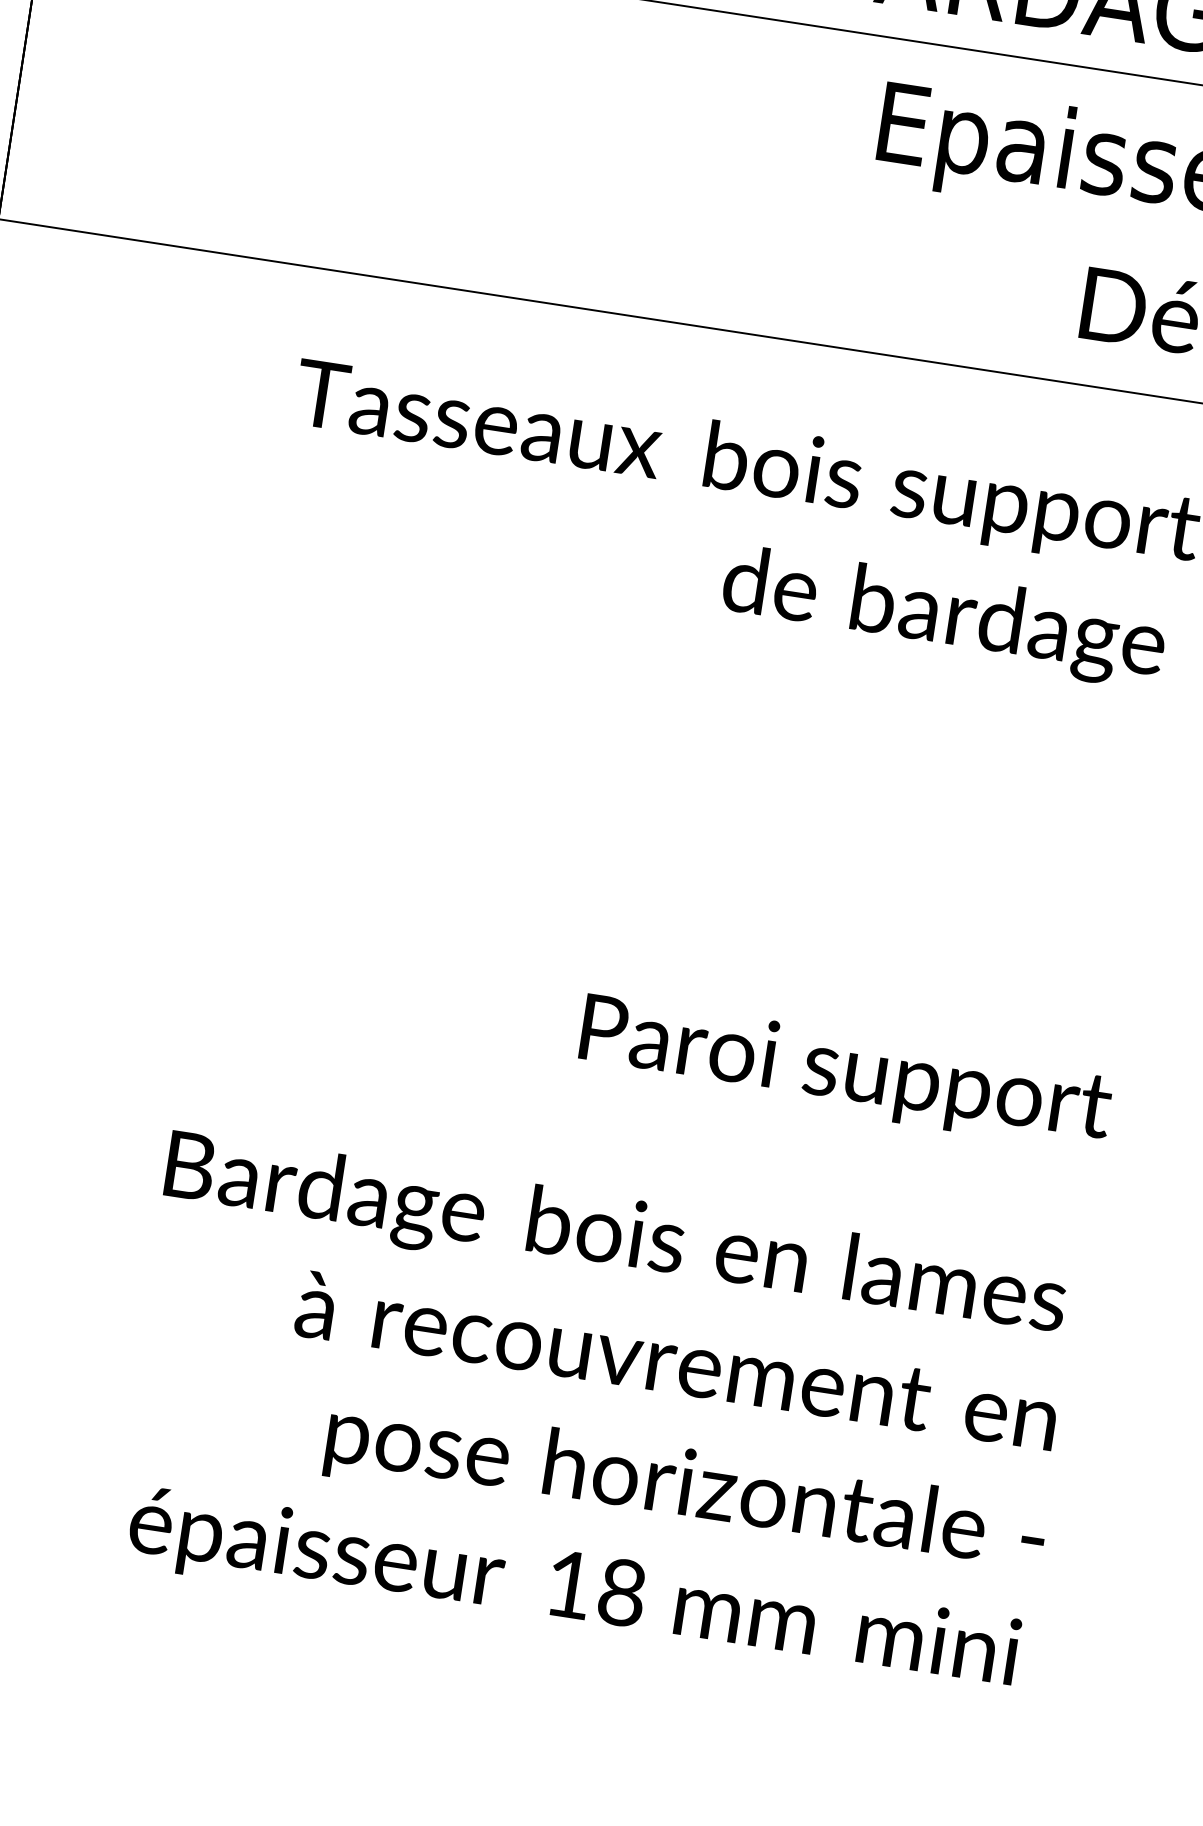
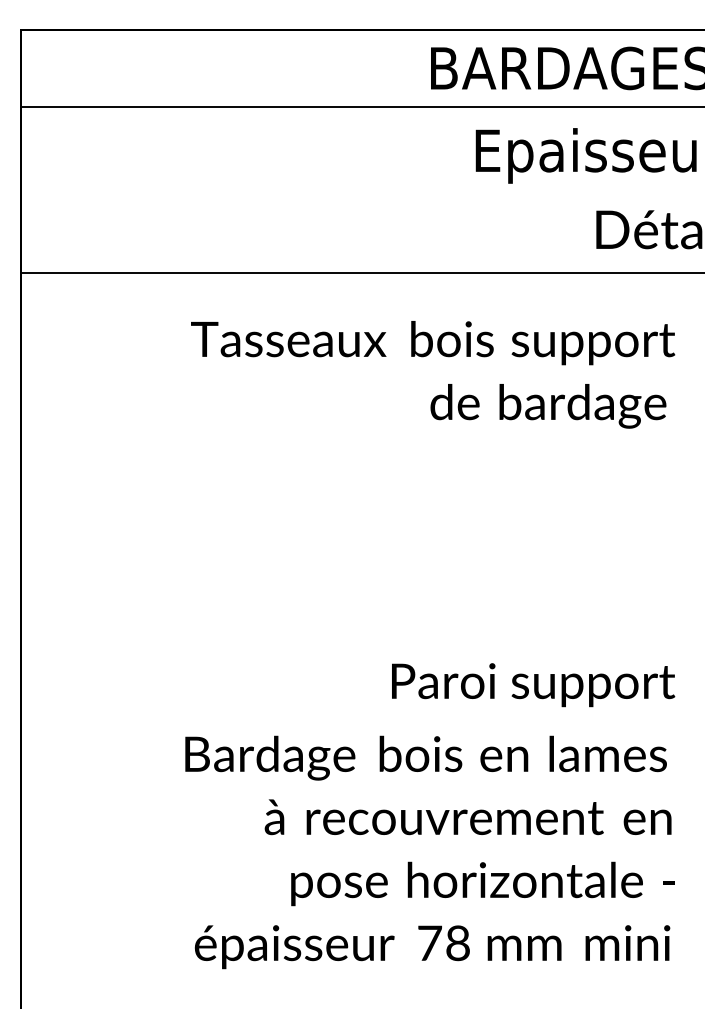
text: (845, 1074) -> (533, 685), moved
text: (569, 1583) -> (429, 942), 18 -> 78

